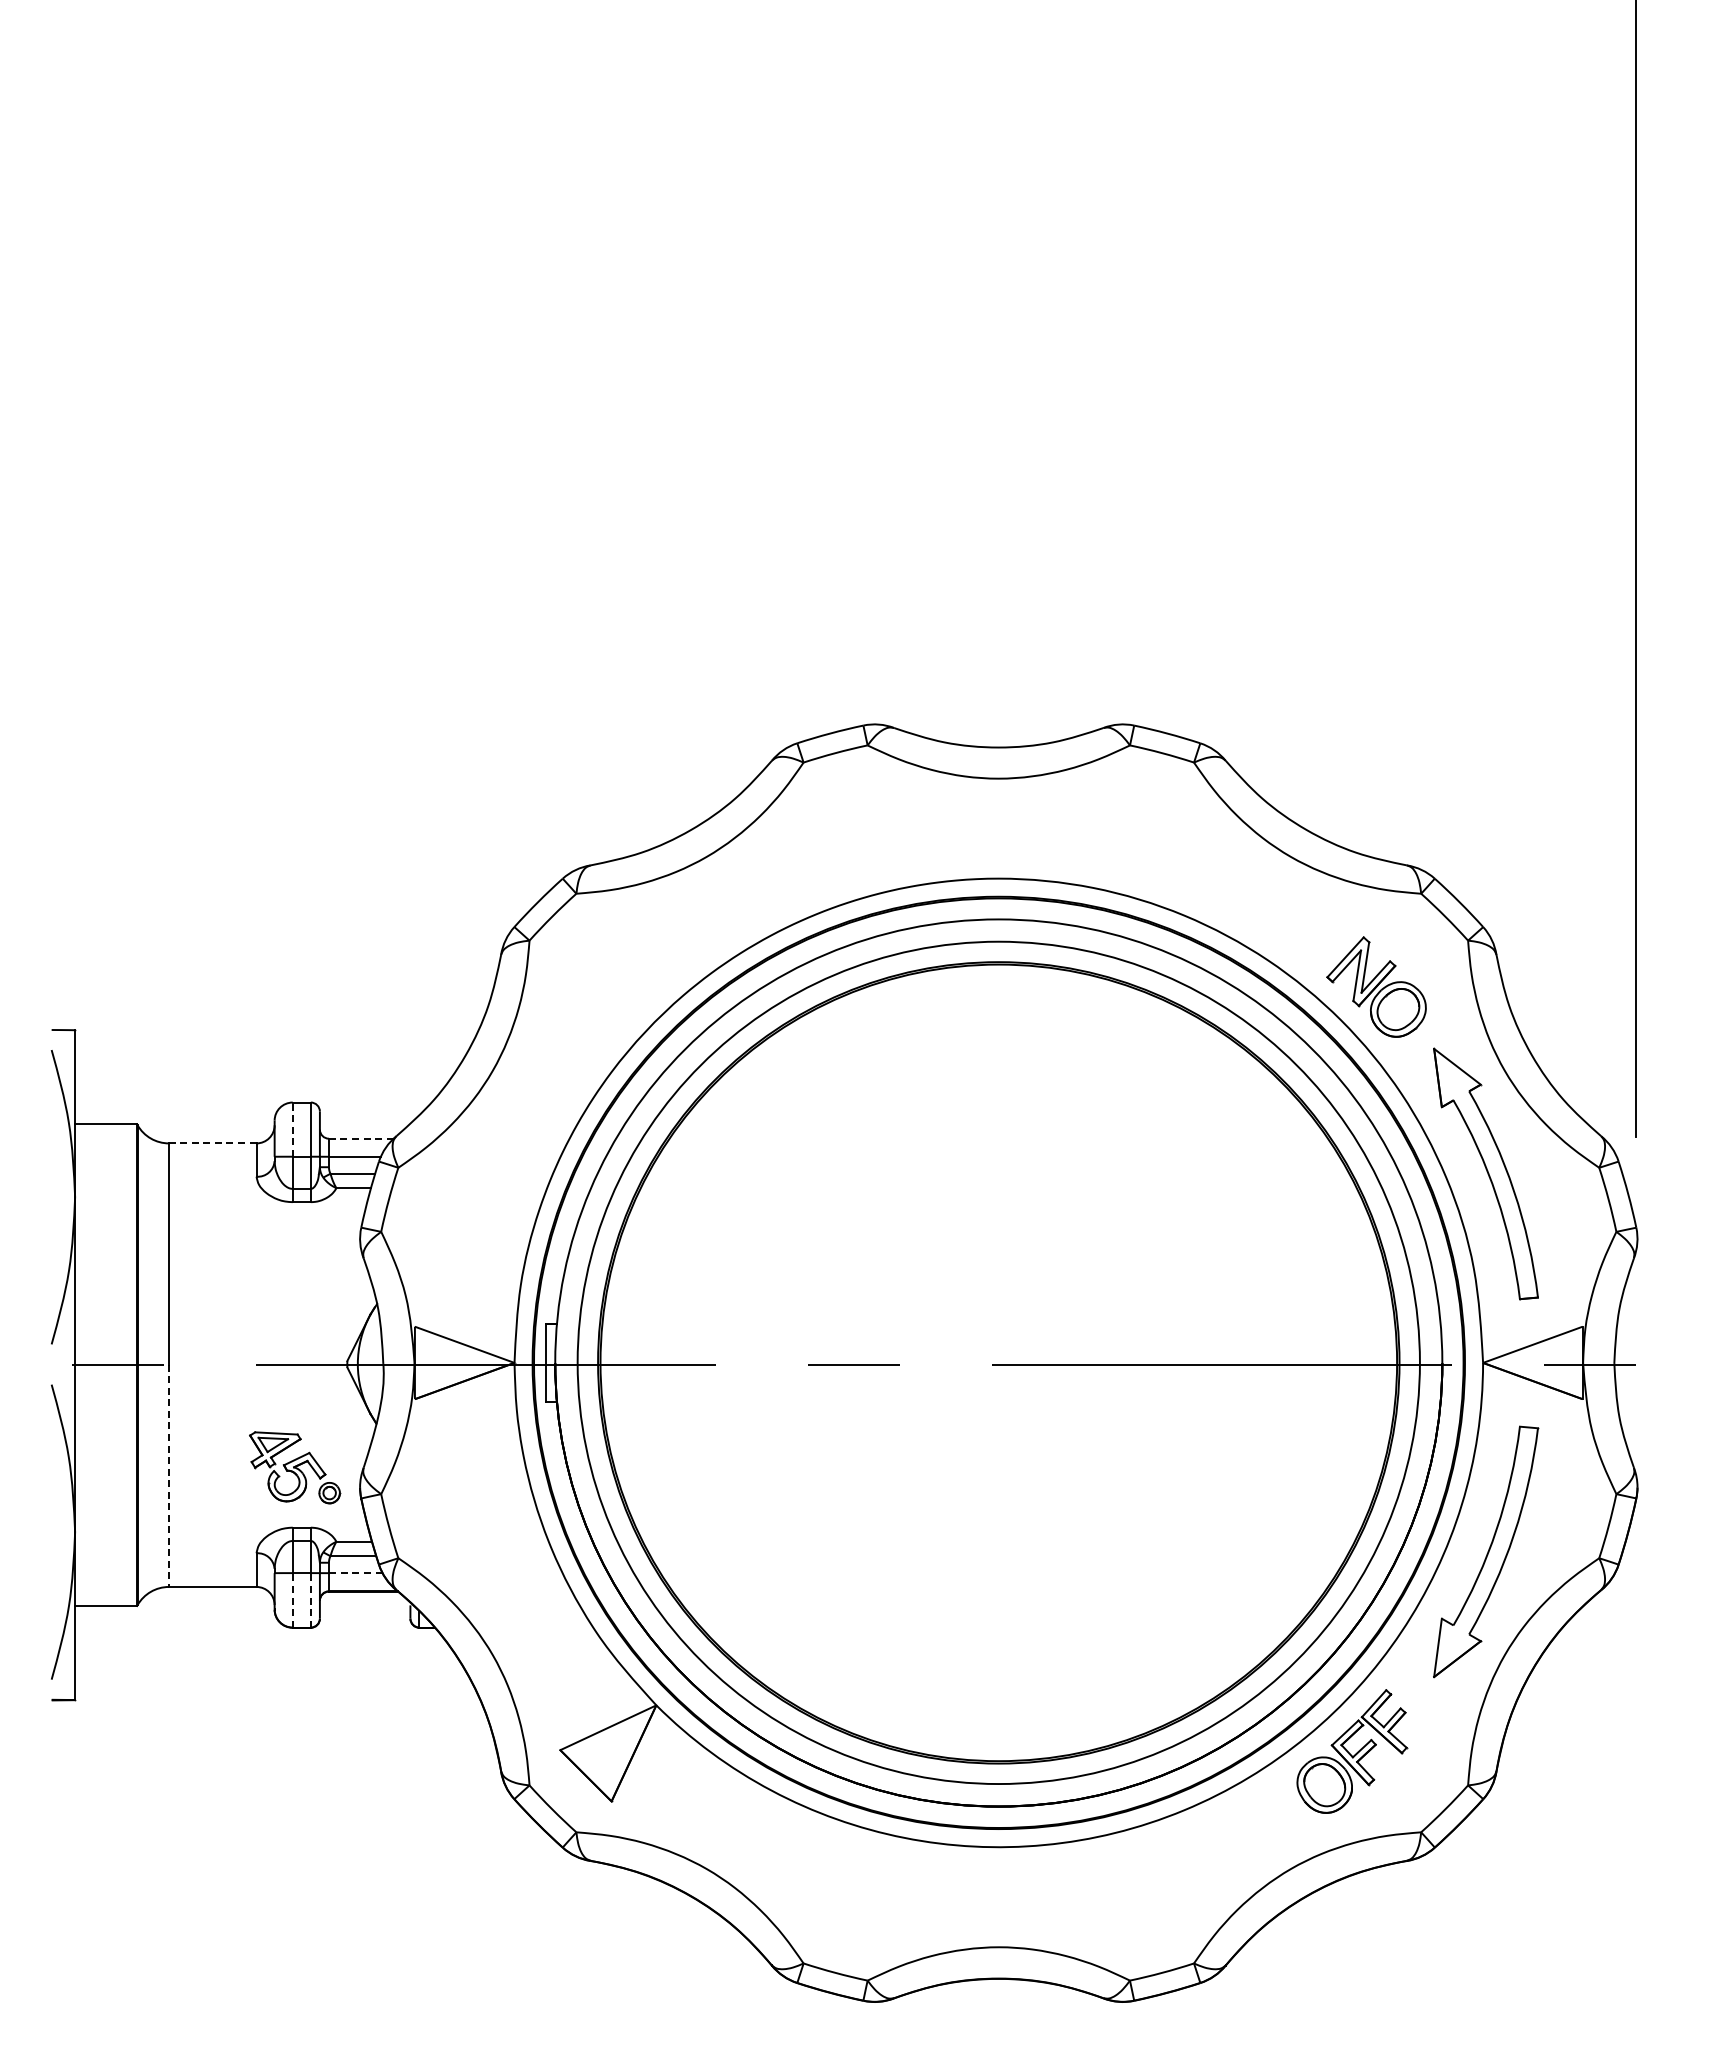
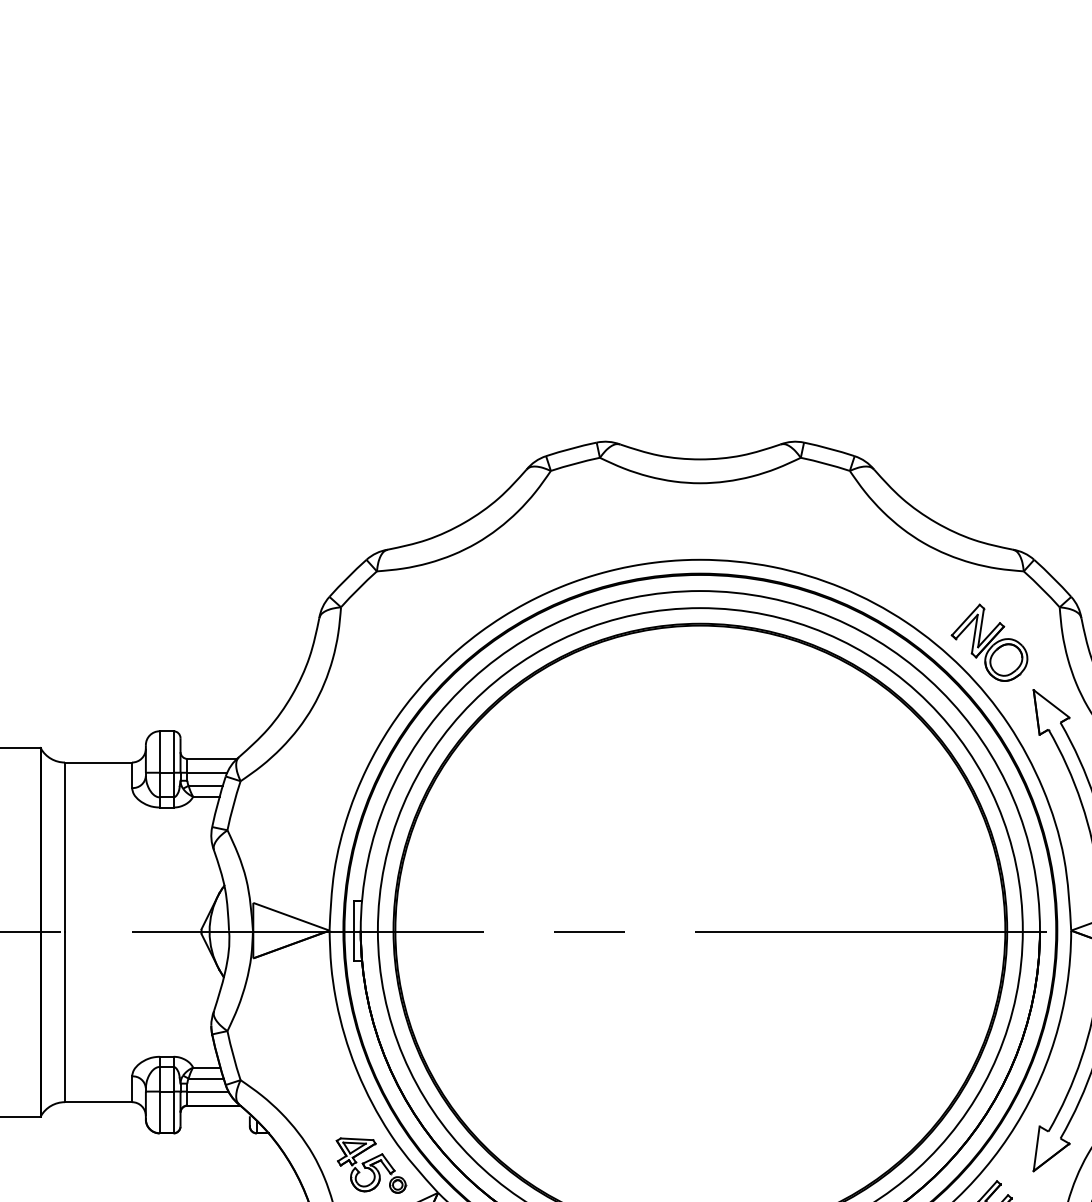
line: (292, 1129) -> (159, 751), dashed -> solid
line: (360, 1138) -> (211, 758), dashed -> solid
line: (212, 1143) -> (98, 762), dashed -> solid
part: (295, 1467) -> (371, 1165), moved
line: (169, 1476) -> (65, 1017), dashed -> solid
line: (355, 1573) -> (207, 1091), dashed -> solid
line: (292, 1599) -> (159, 1111), dashed -> solid
line: (310, 1599) -> (173, 1111), dashed -> solid

